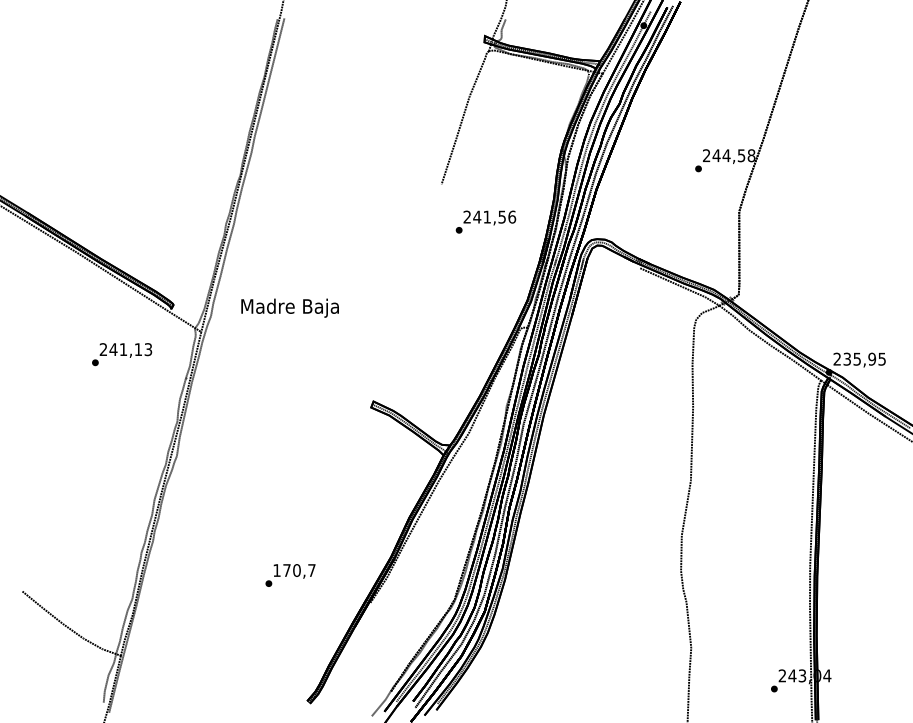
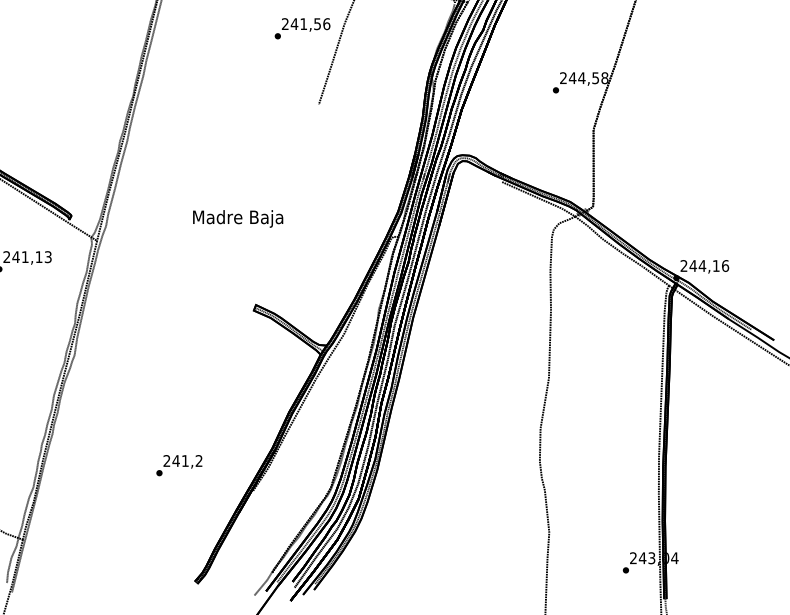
text: (485, 221) -> (302, 28), moved
text: (289, 307) -> (237, 218), moved
text: (864, 358) -> (709, 265), 235,95 -> 244,16
text: (294, 570) -> (183, 460), 170,7 -> 241,2

